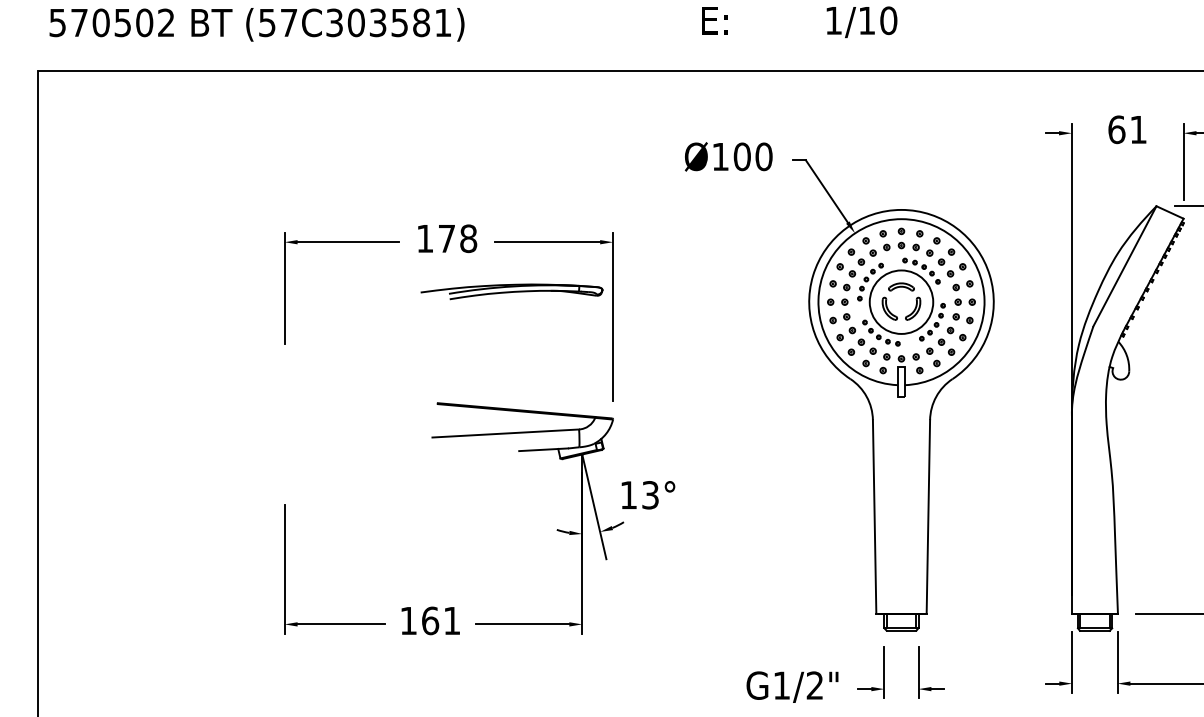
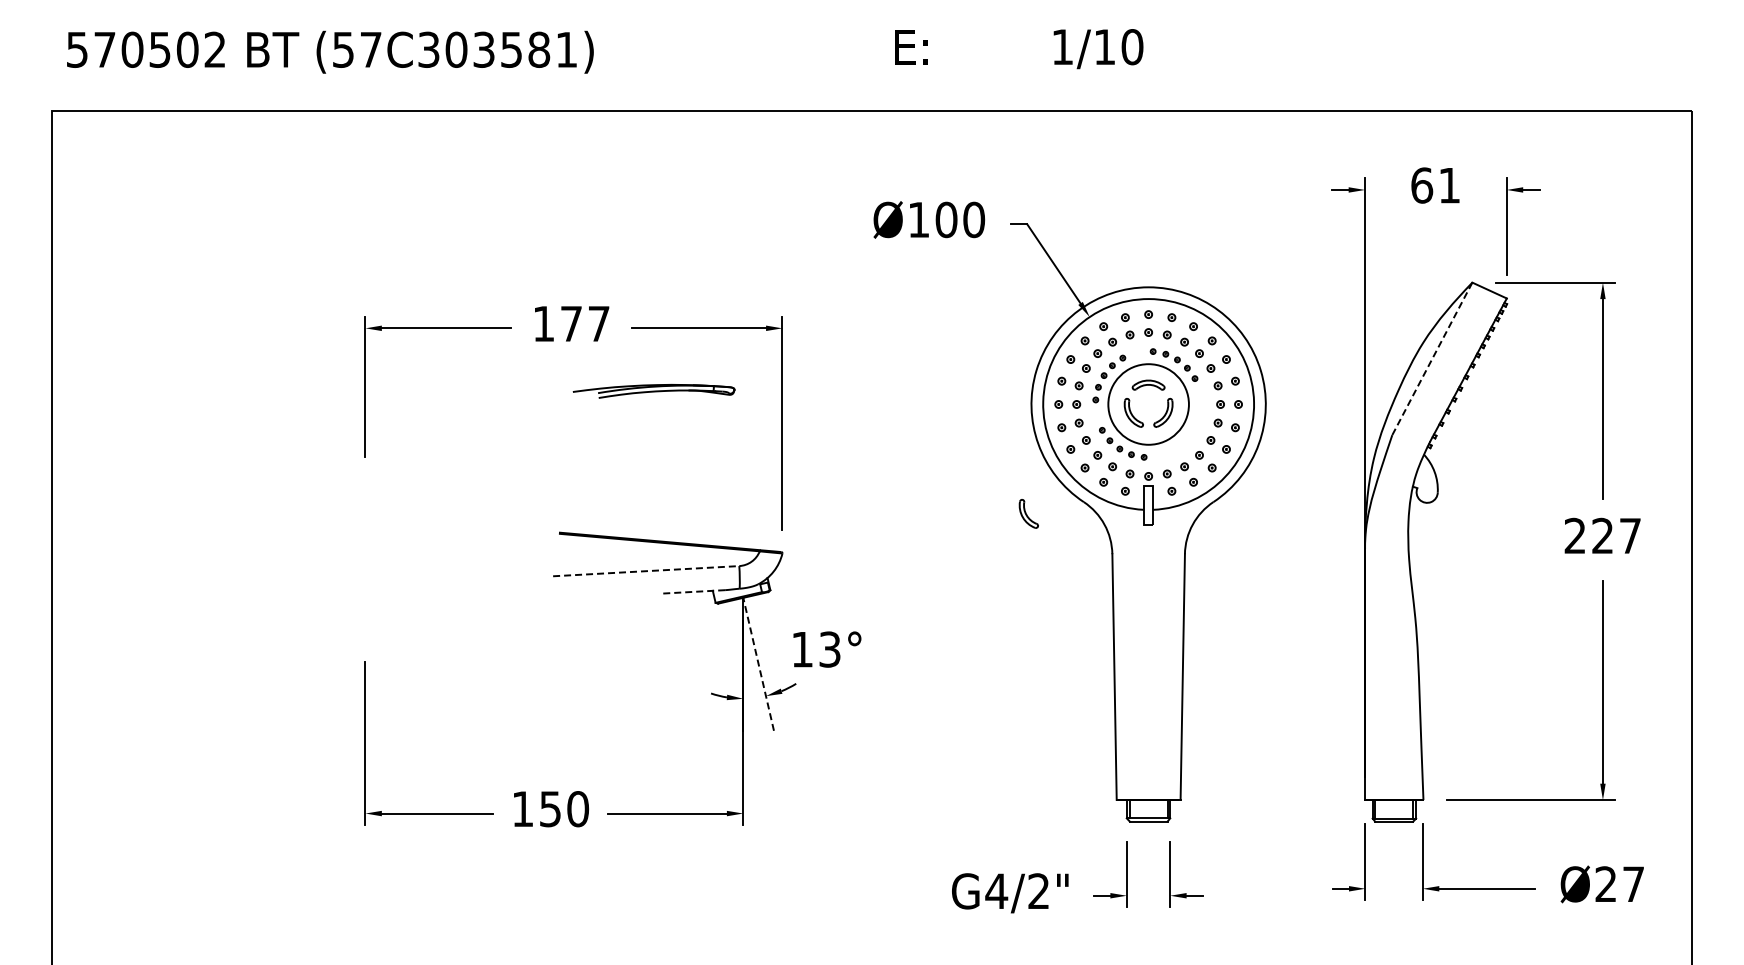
text: (468, 238) -> (598, 323), 178 -> 177
line: (1125, 266) -> (1432, 359), solid -> dashed
part: (511, 291) -> (653, 391), size x0.7
part: (932, 321) -> (1187, 429), removed
part: (806, 388) -> (1028, 513), added
line: (506, 433) -> (646, 571), solid -> dashed
line: (543, 449) -> (694, 591), solid -> dashed
line: (594, 506) -> (758, 663), solid -> dashed
text: (441, 621) -> (564, 809), 161 -> 150
text: (781, 684) -> (996, 890), G1/2" -> G4/2"

